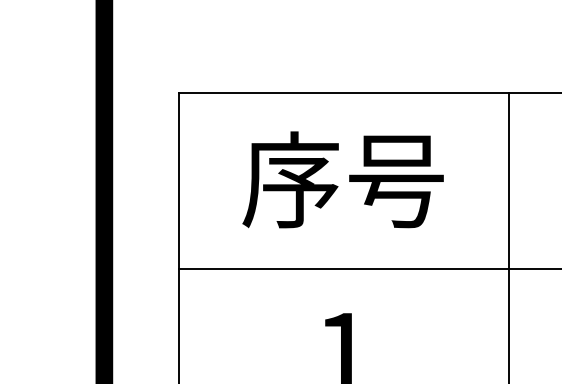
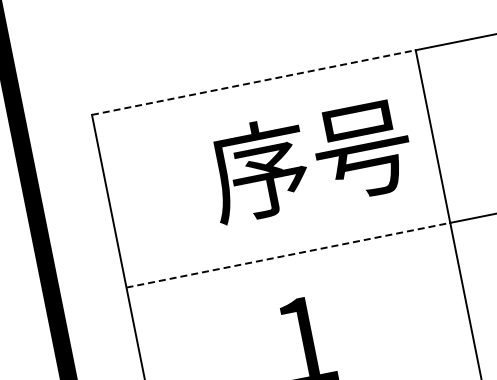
line: (344, 93) -> (254, 82), solid -> dashed
text: (342, 179) -> (309, 159), moved
line: (344, 269) -> (288, 255), solid -> dashed

